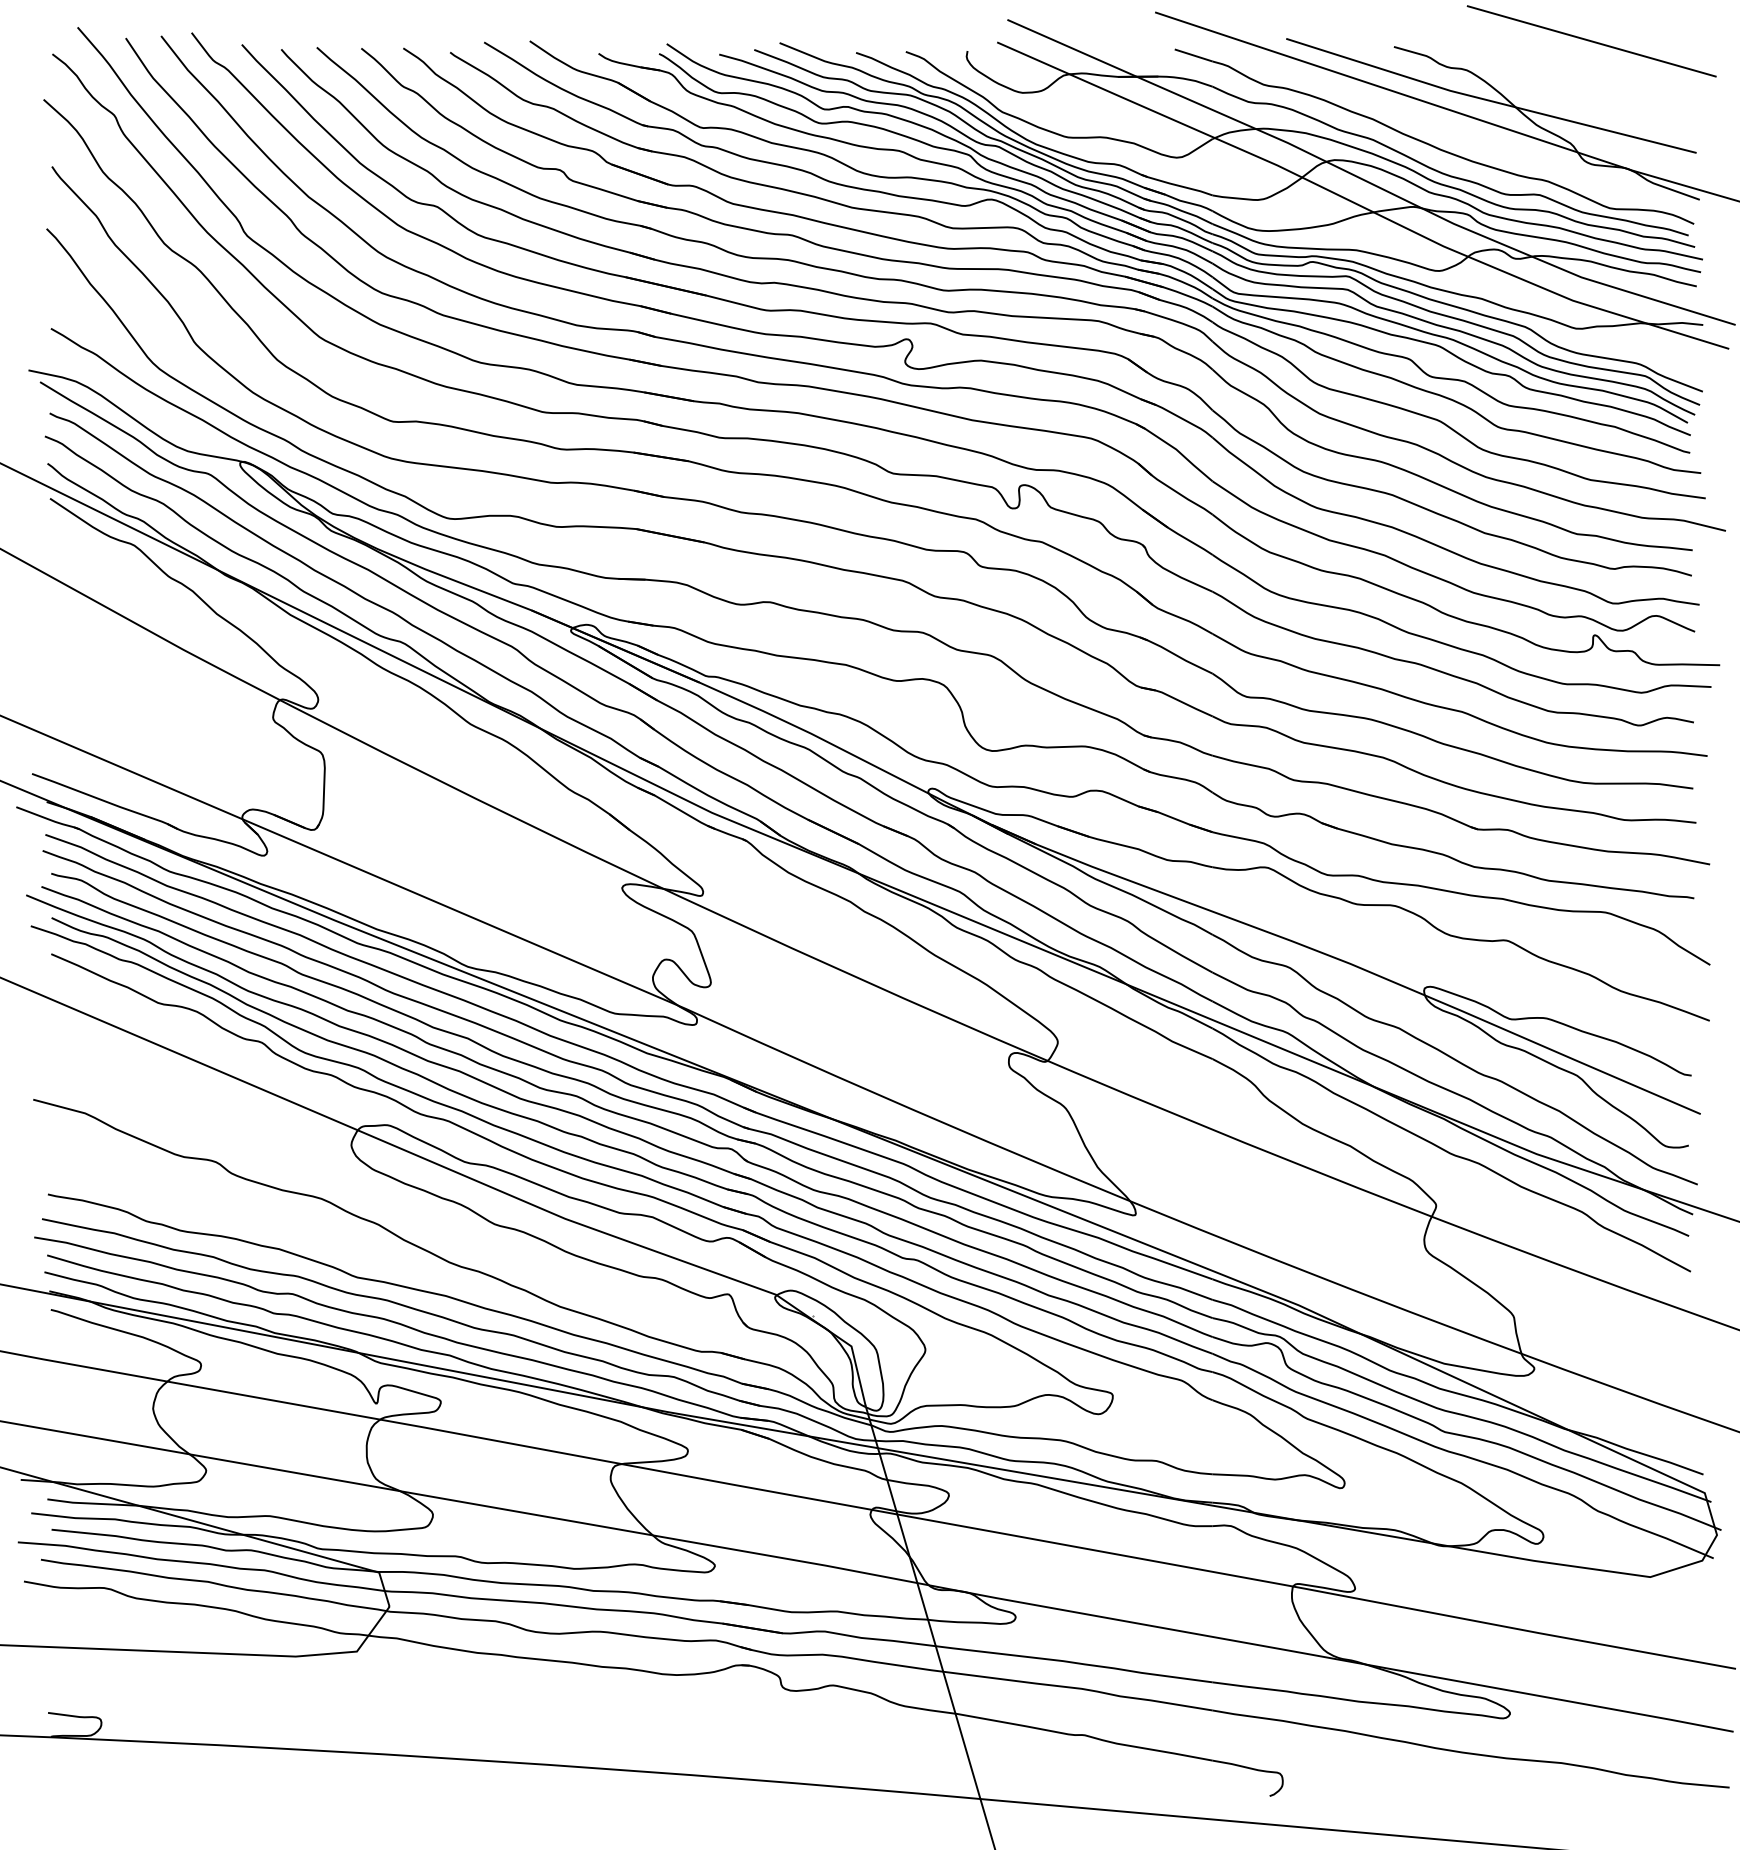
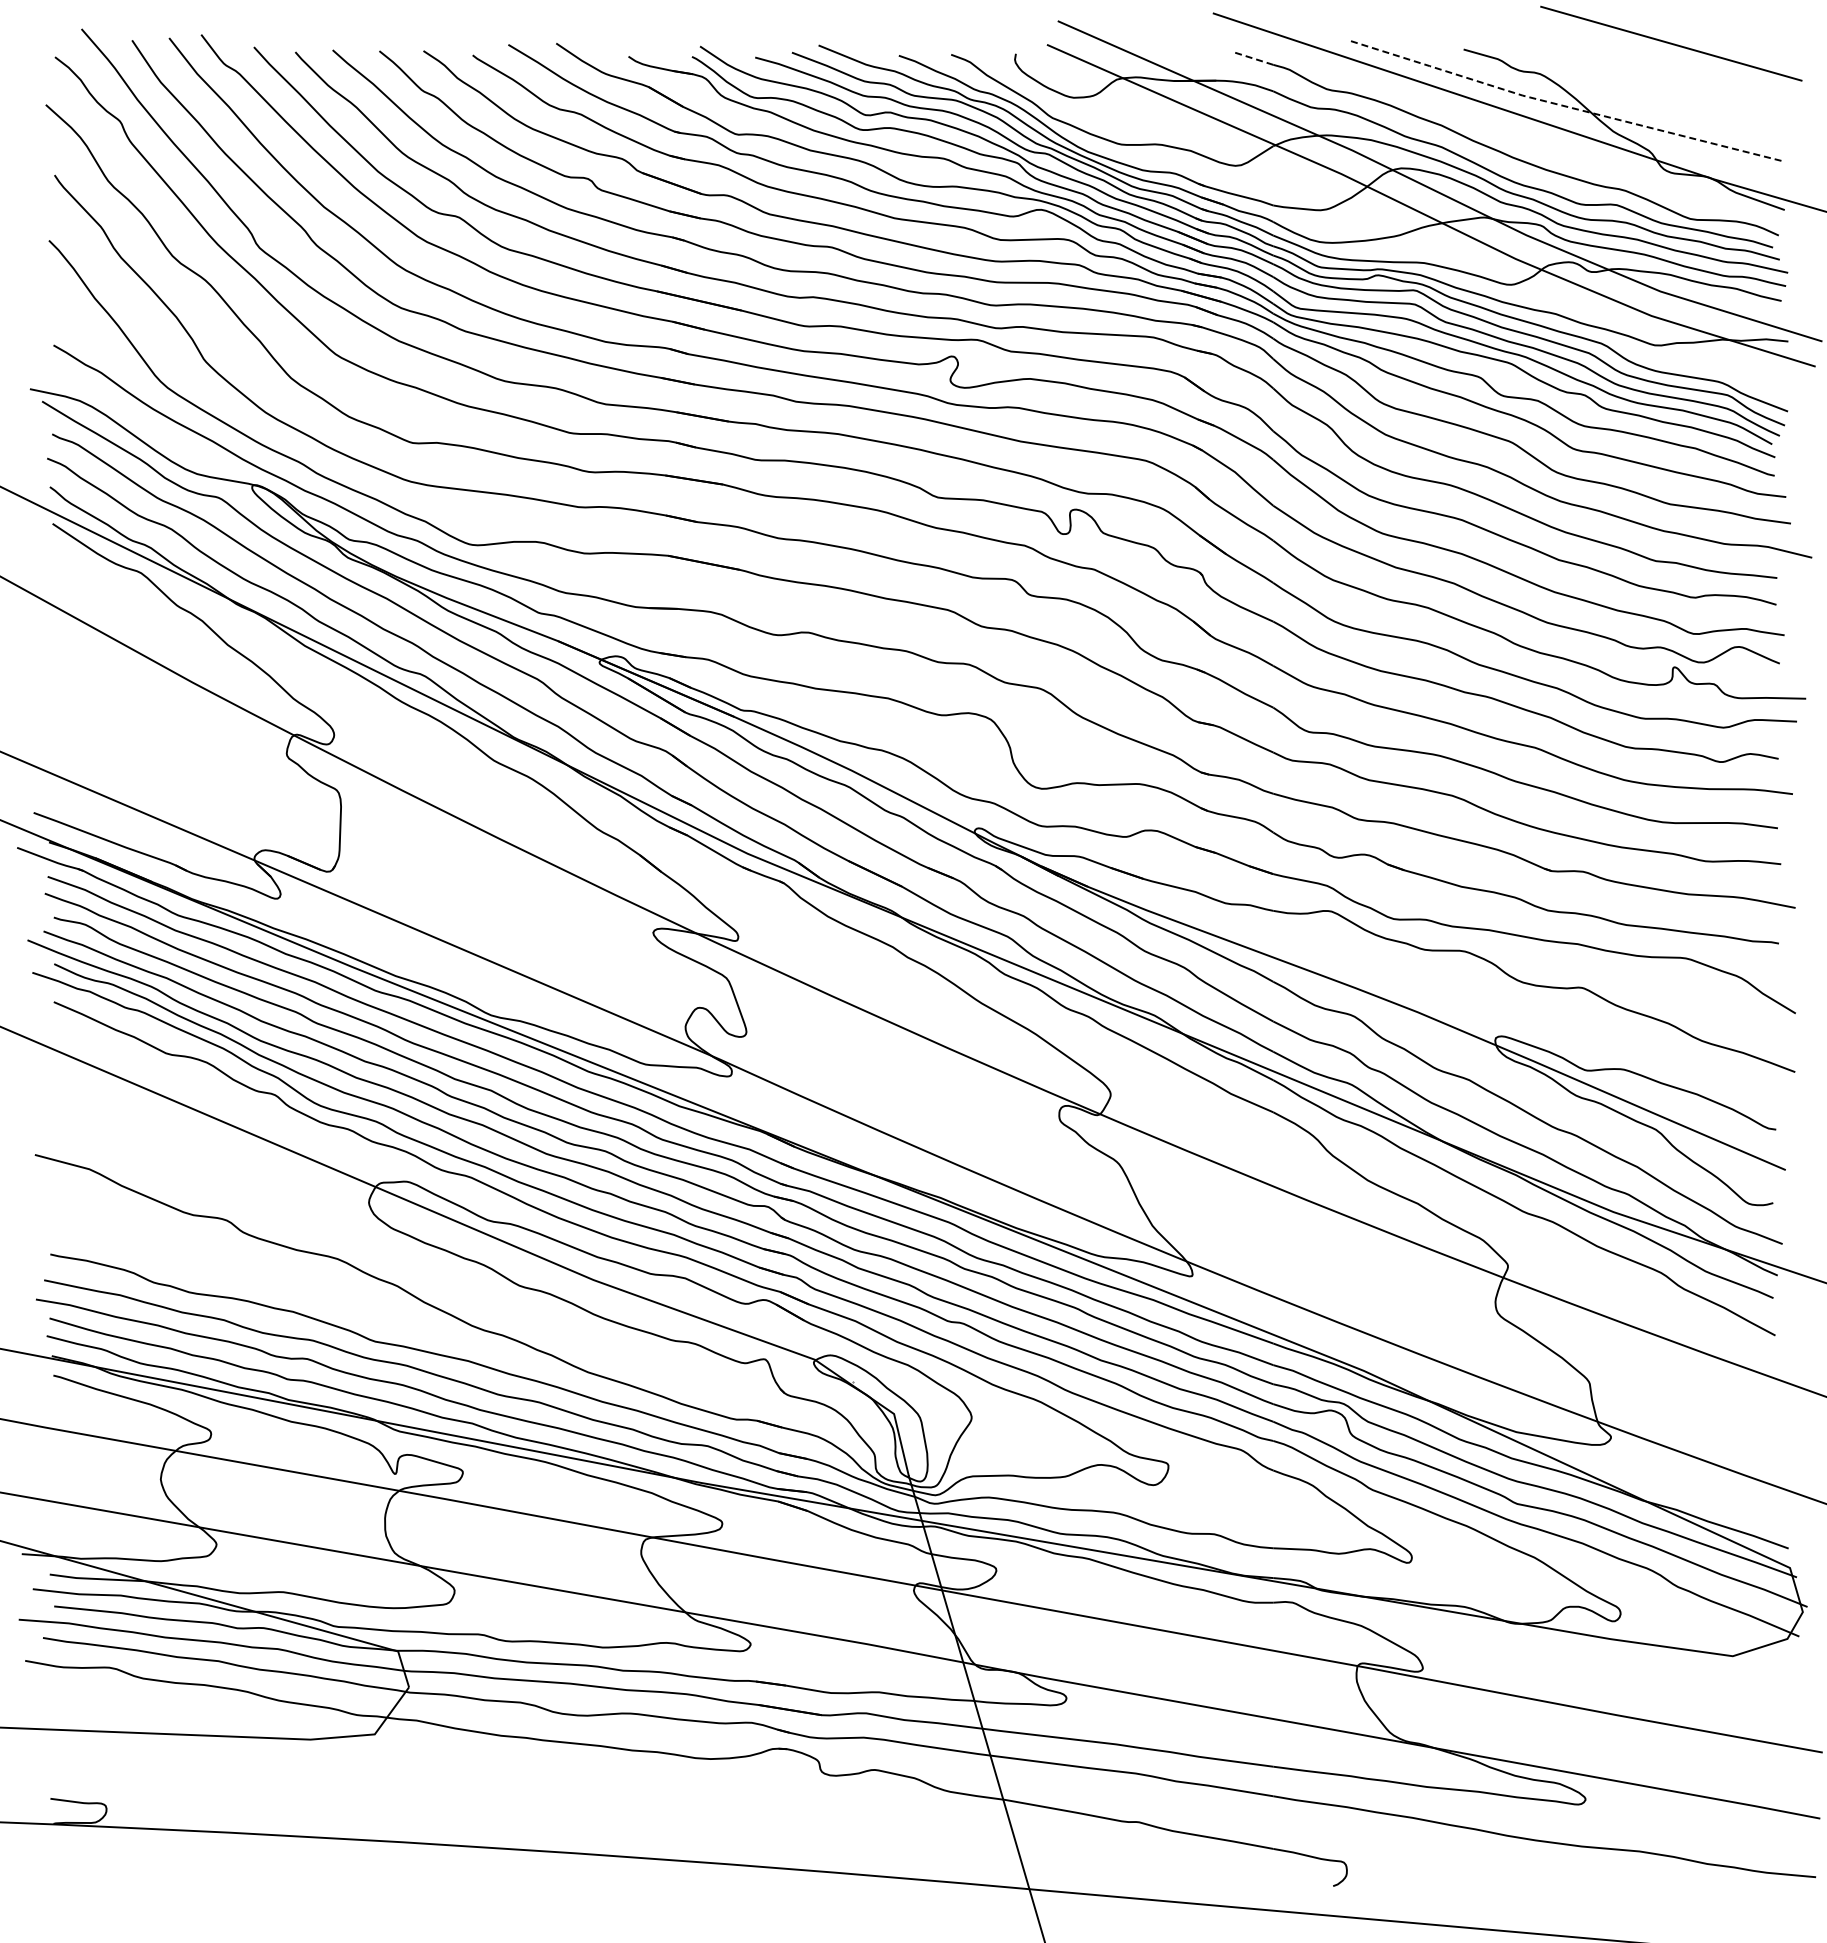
line: (1193, 55) -> (1253, 58), solid -> dashed
line: (1488, 100) -> (1562, 105), solid -> dashed

